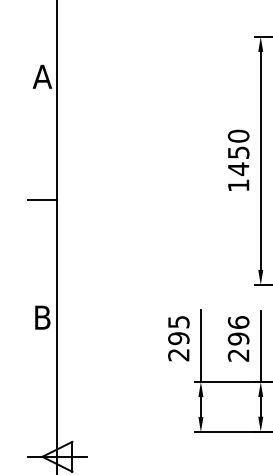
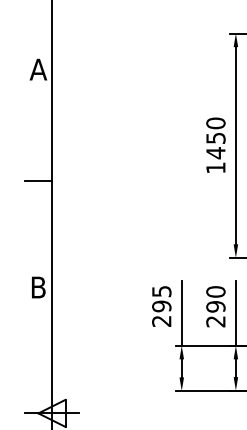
text: (238, 322) -> (215, 291), 296 -> 290

